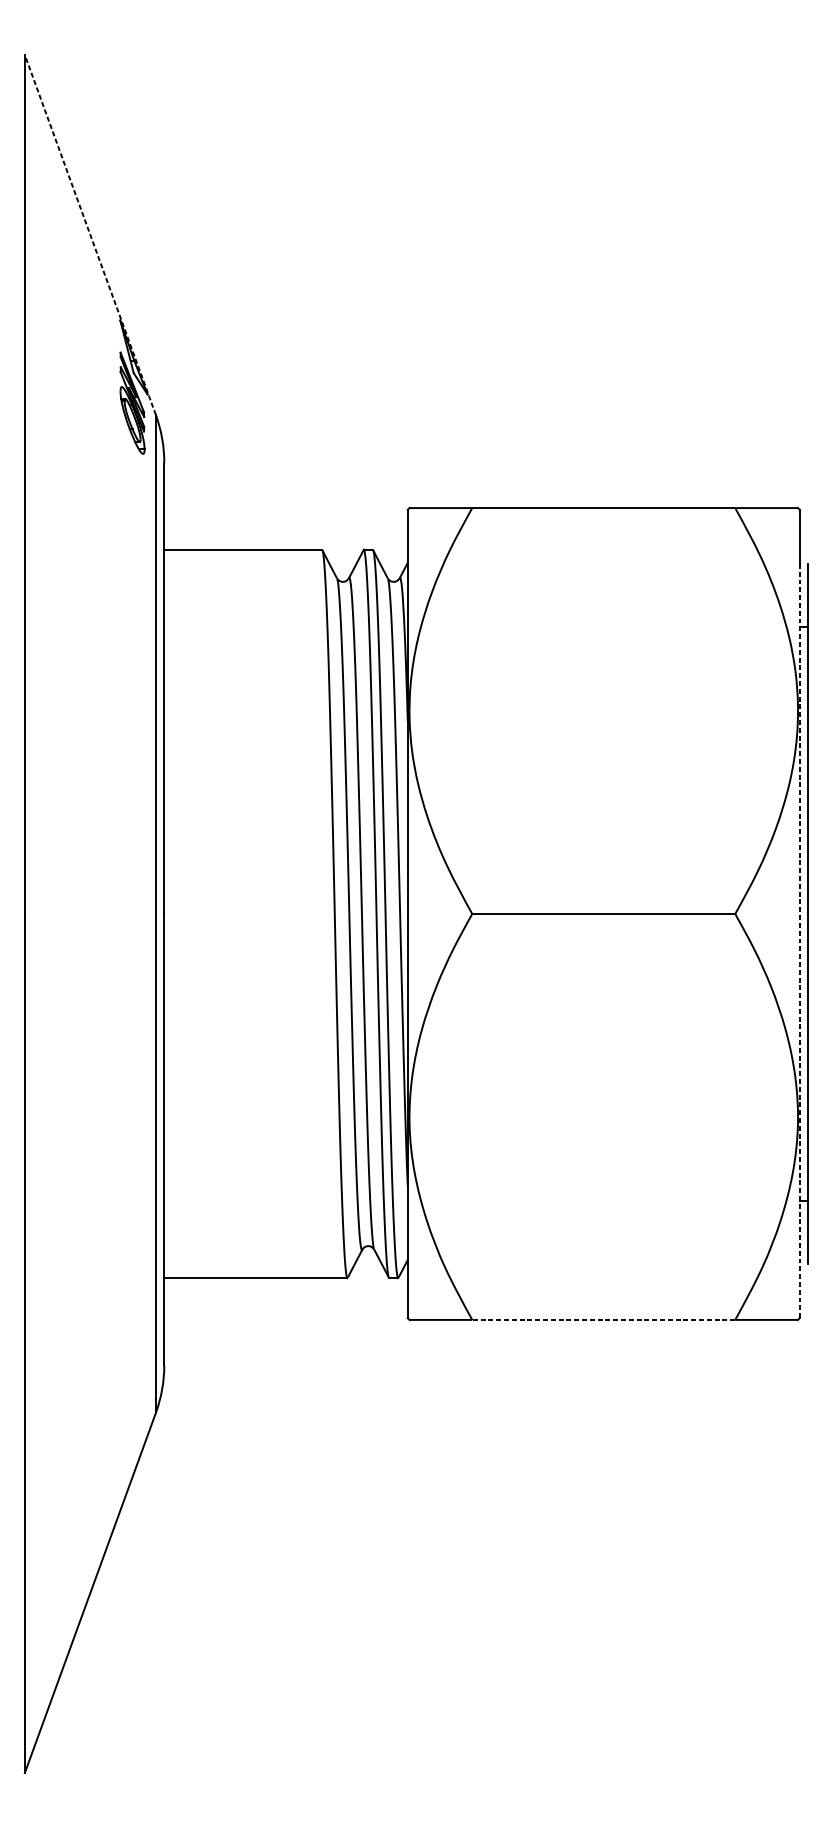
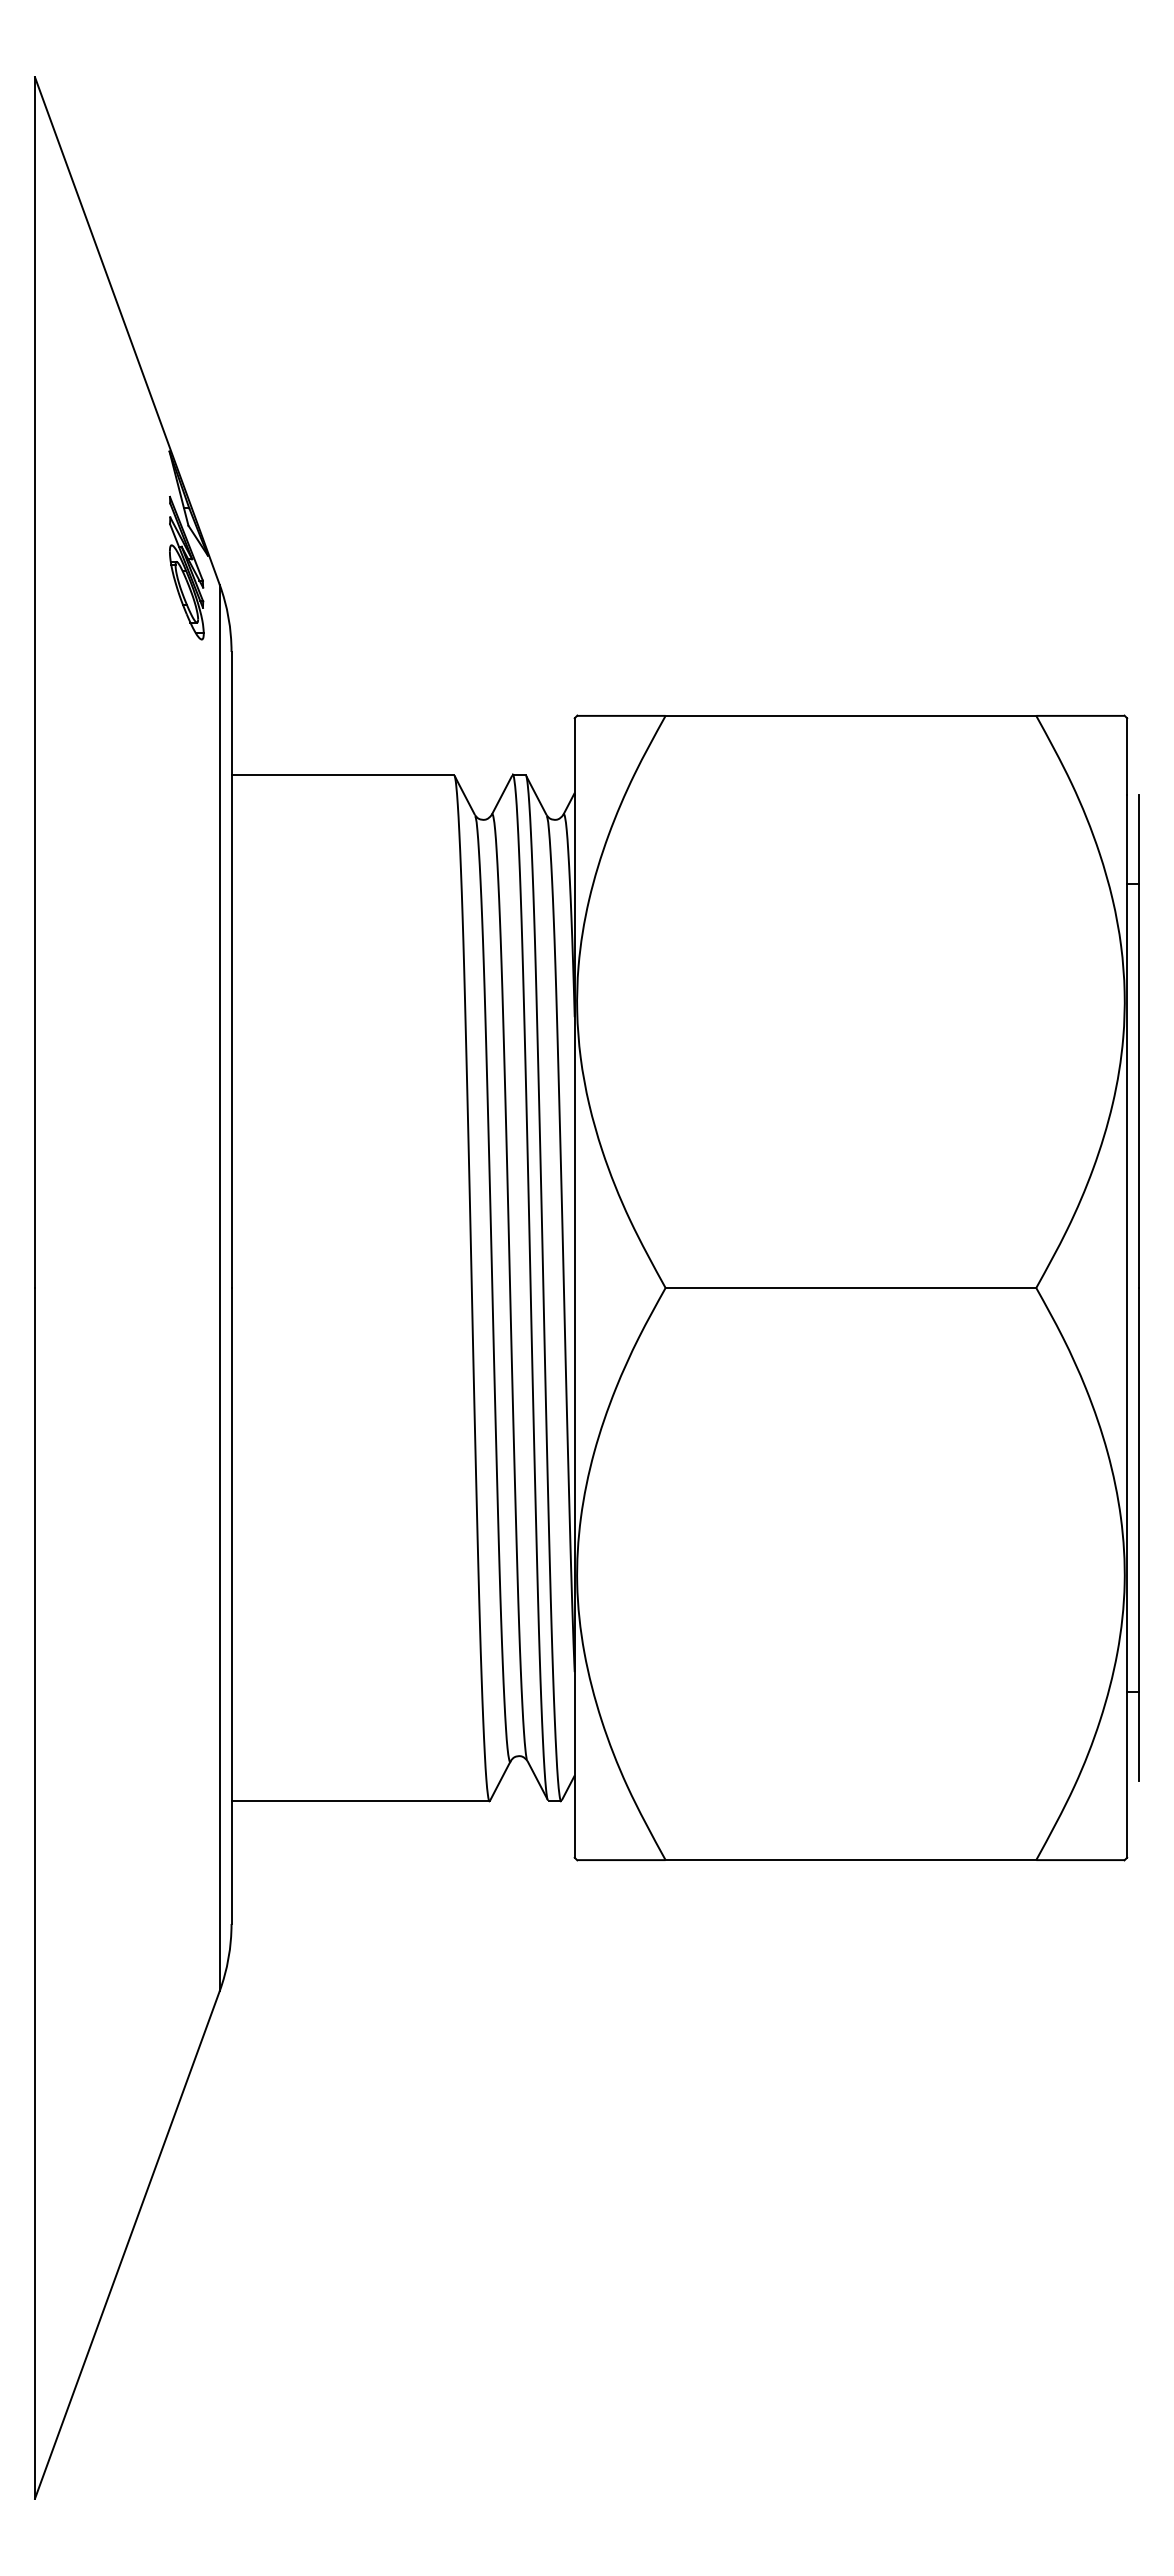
line: (90, 234) -> (127, 330), dashed -> solid
line: (799, 941) -> (1127, 1326), dashed -> solid
line: (603, 1320) -> (850, 1860), dashed -> solid

